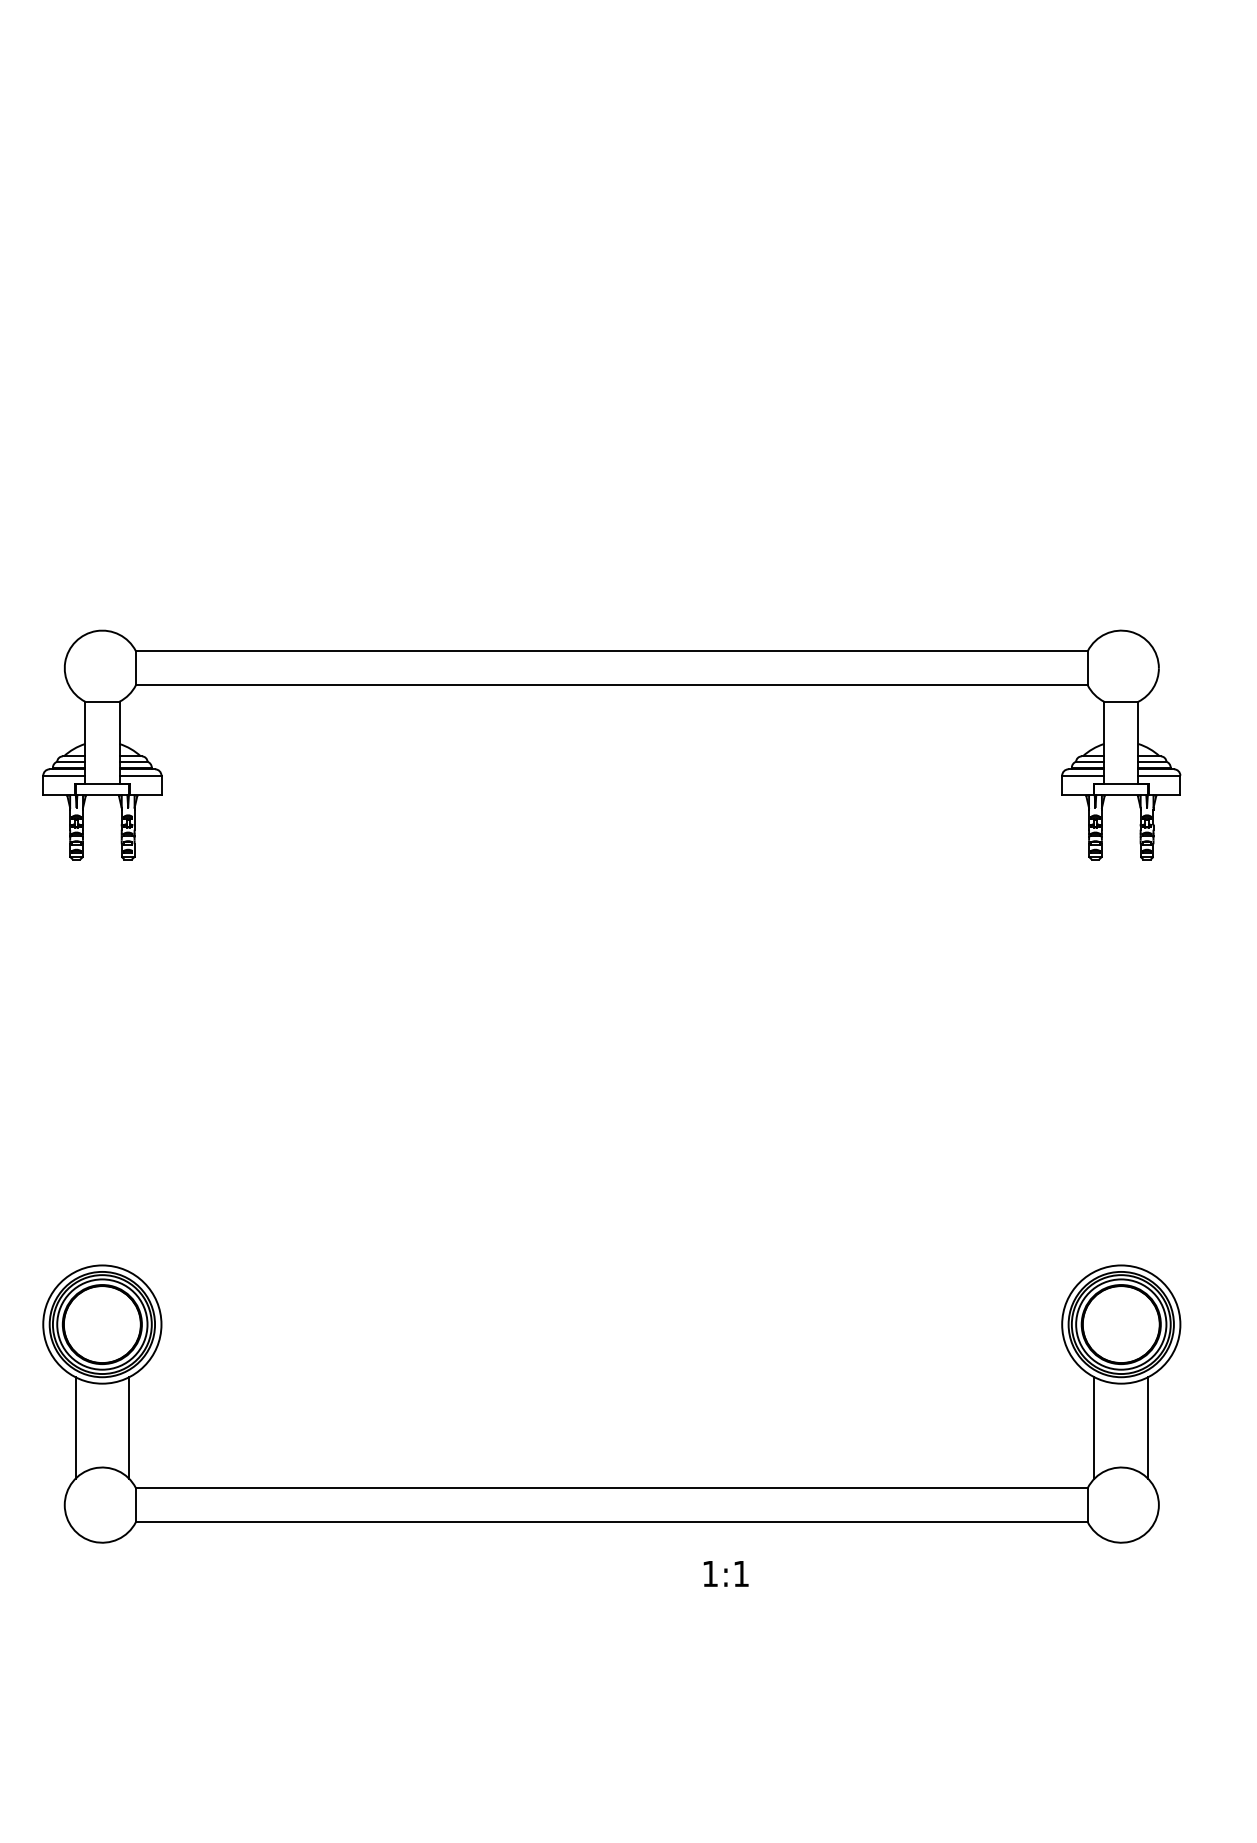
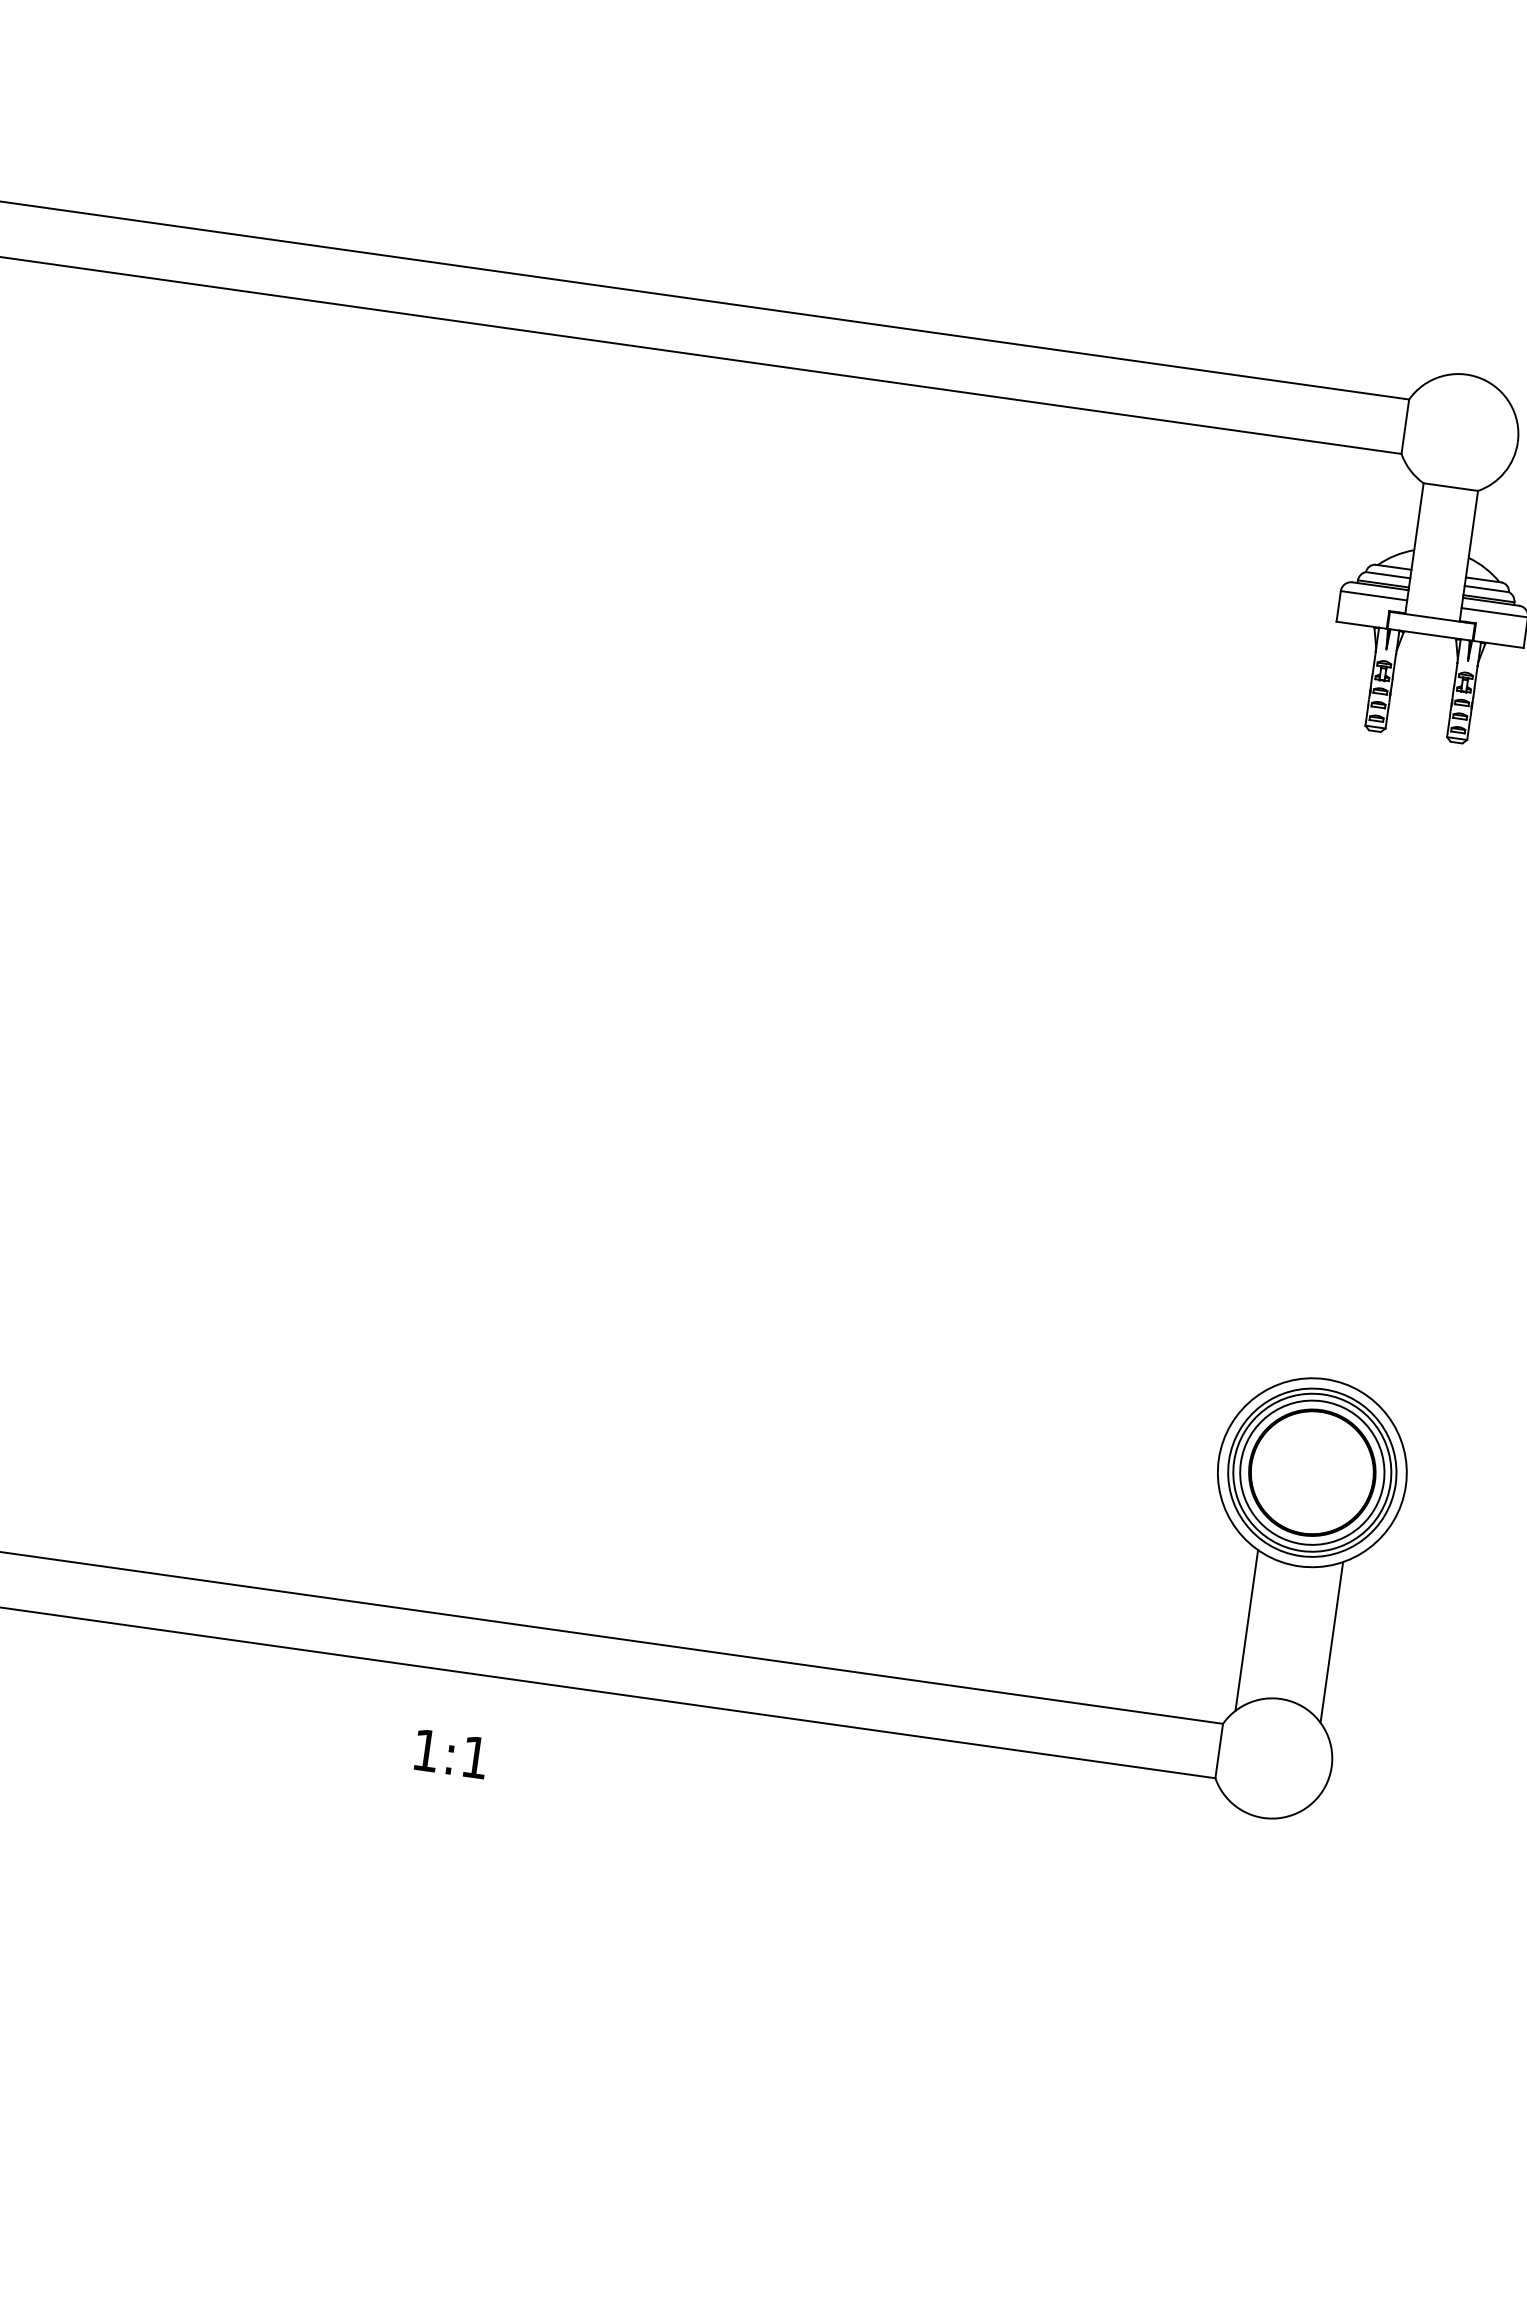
text: (725, 1573) -> (450, 1753), moved

